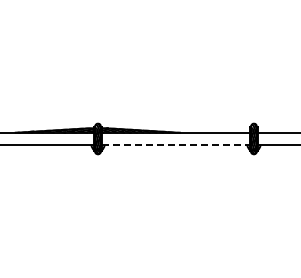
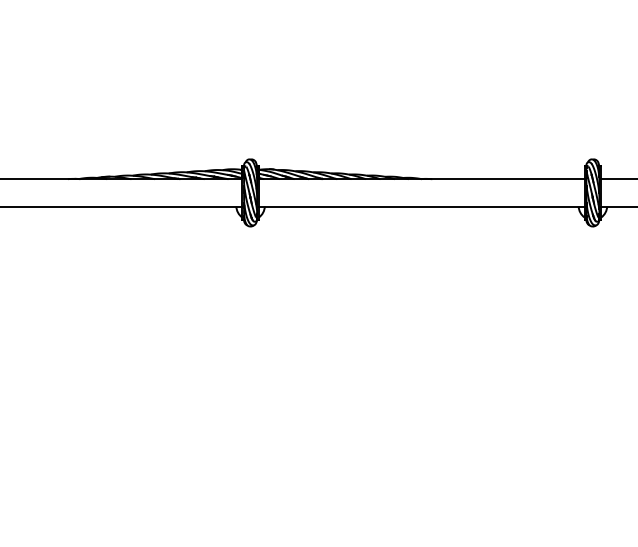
line: (176, 145) -> (422, 207), dashed -> solid

